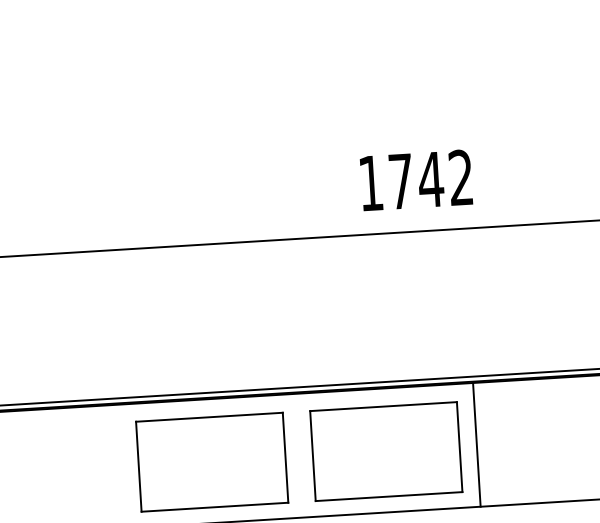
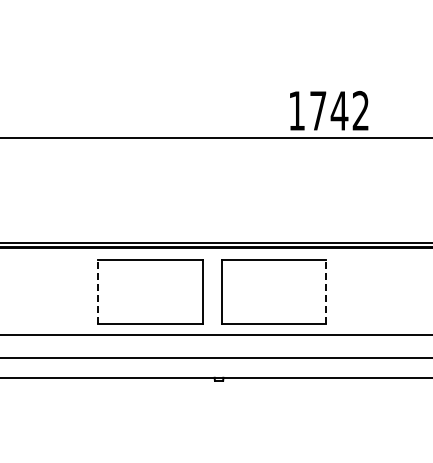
text: (416, 179) -> (329, 110), moved
line: (476, 444) -> (338, 291), removed
line: (460, 447) -> (326, 292), solid -> dashed
line: (138, 466) -> (98, 292), solid -> dashed

